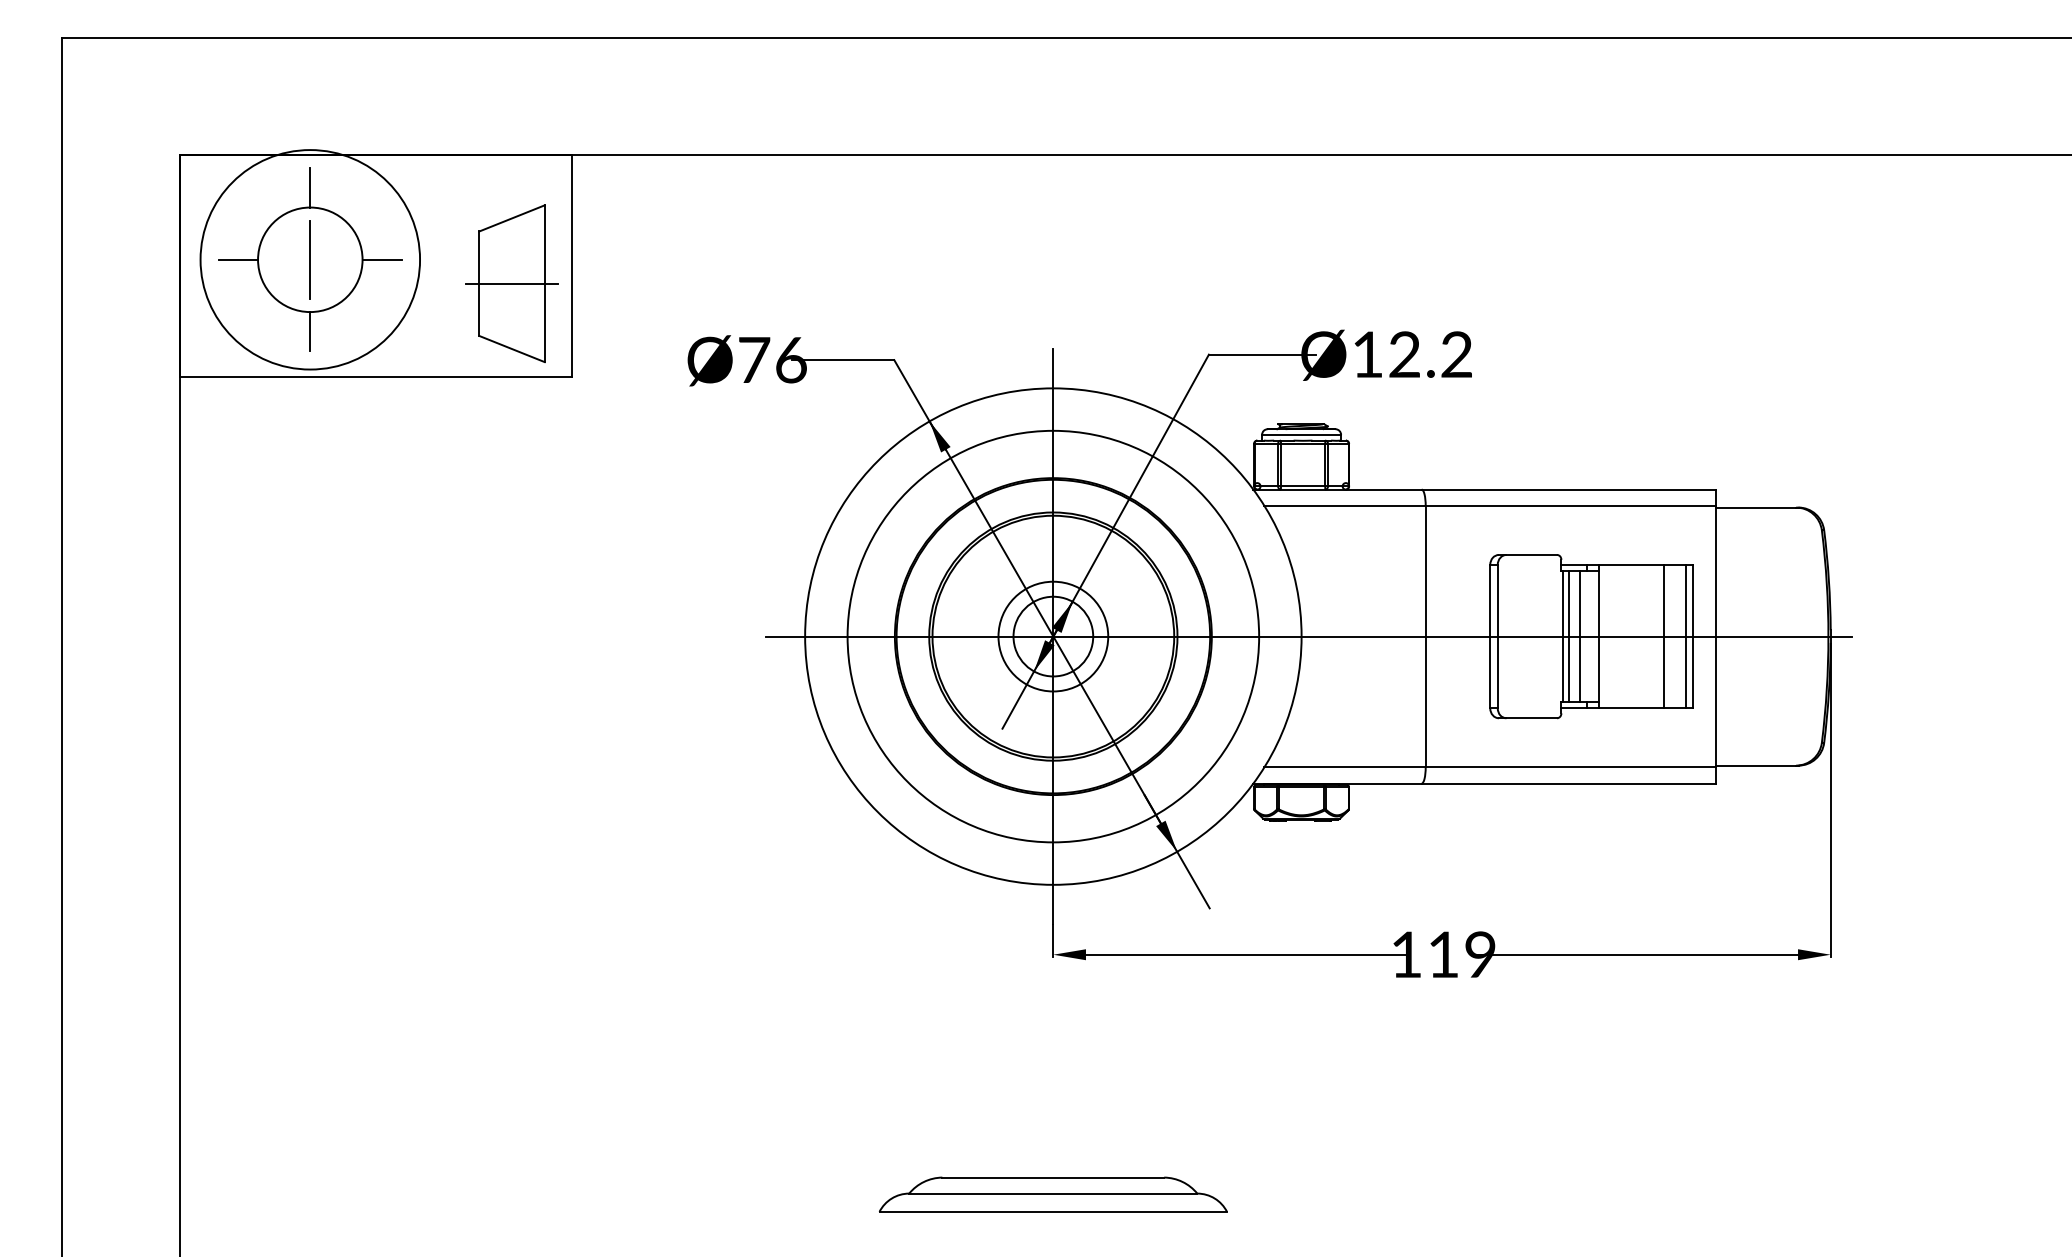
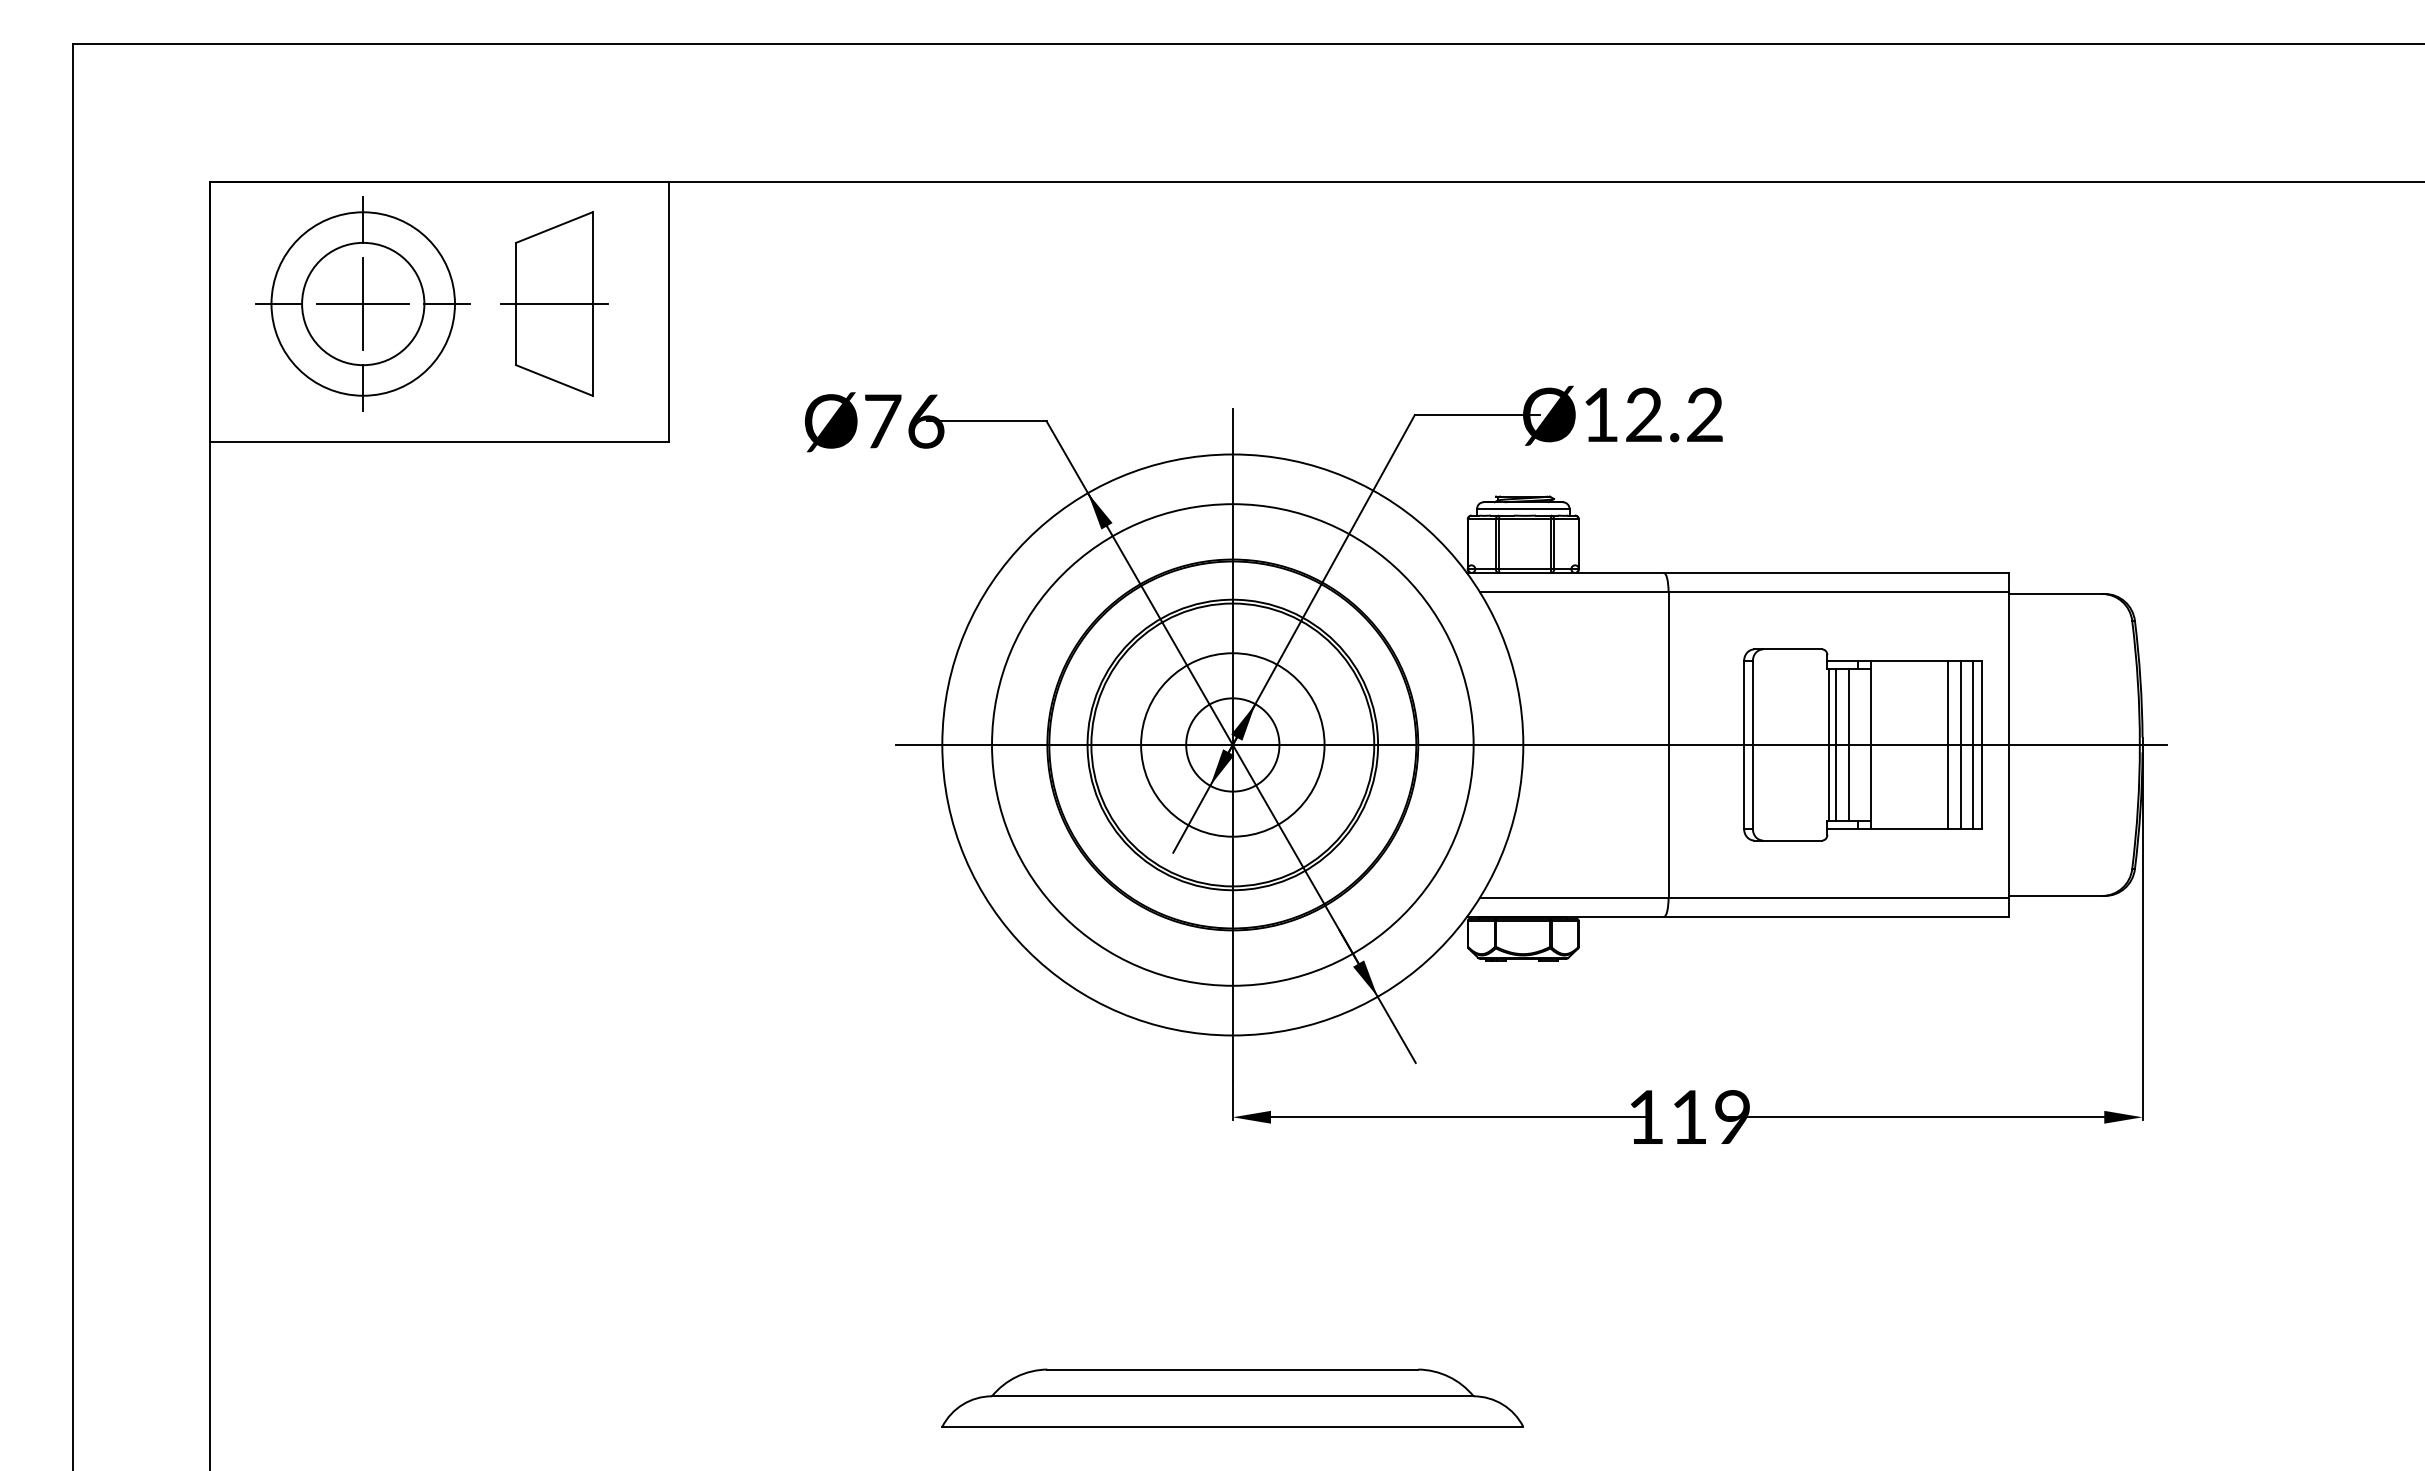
circle: (309, 259) -> (362, 303), size x0.71
line: (310, 260) -> (363, 304), added
part: (512, 283) -> (554, 303), moved
circle: (1053, 636) -> (1232, 744), size x1.43
line: (1675, 636) -> (1960, 744), added
part: (1053, 1194) -> (1232, 1397), size x1.43

